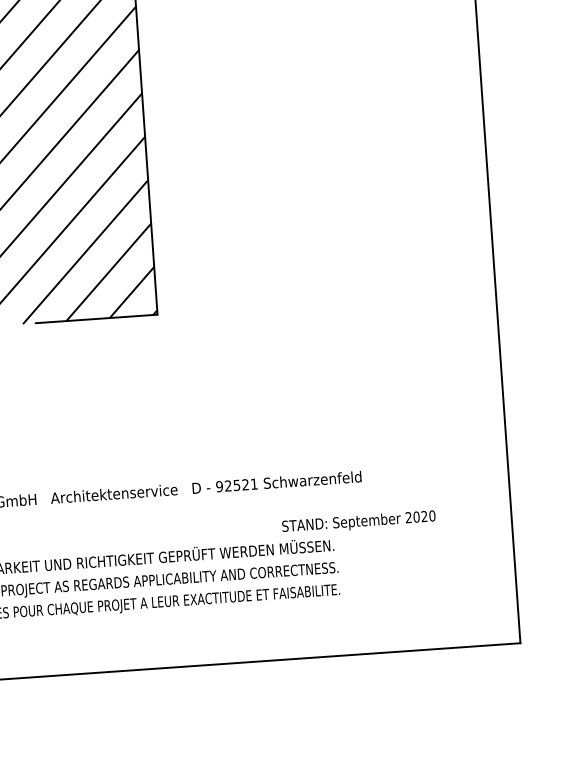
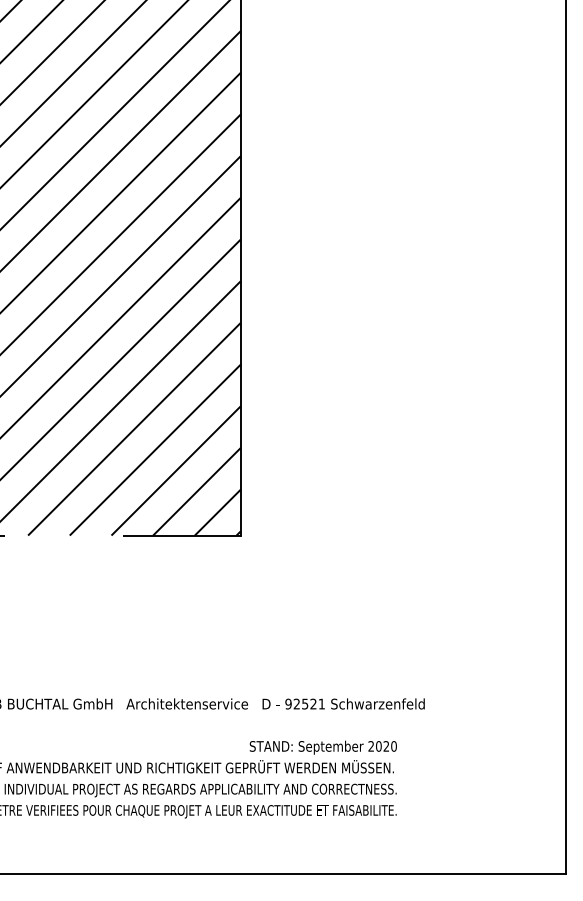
text: (358, 522) -> (322, 747), moved

